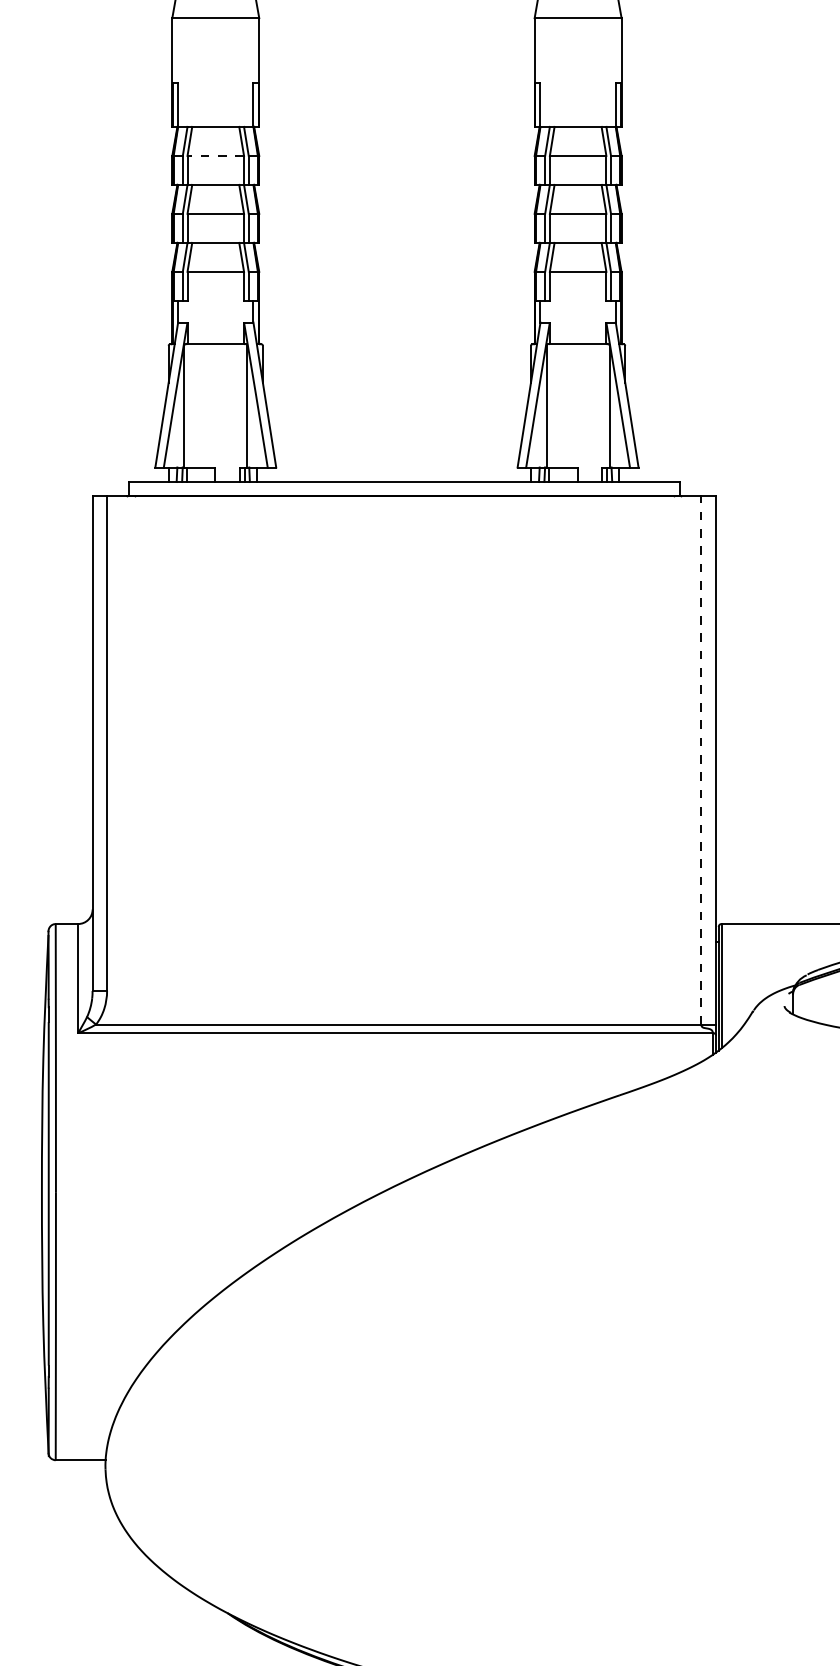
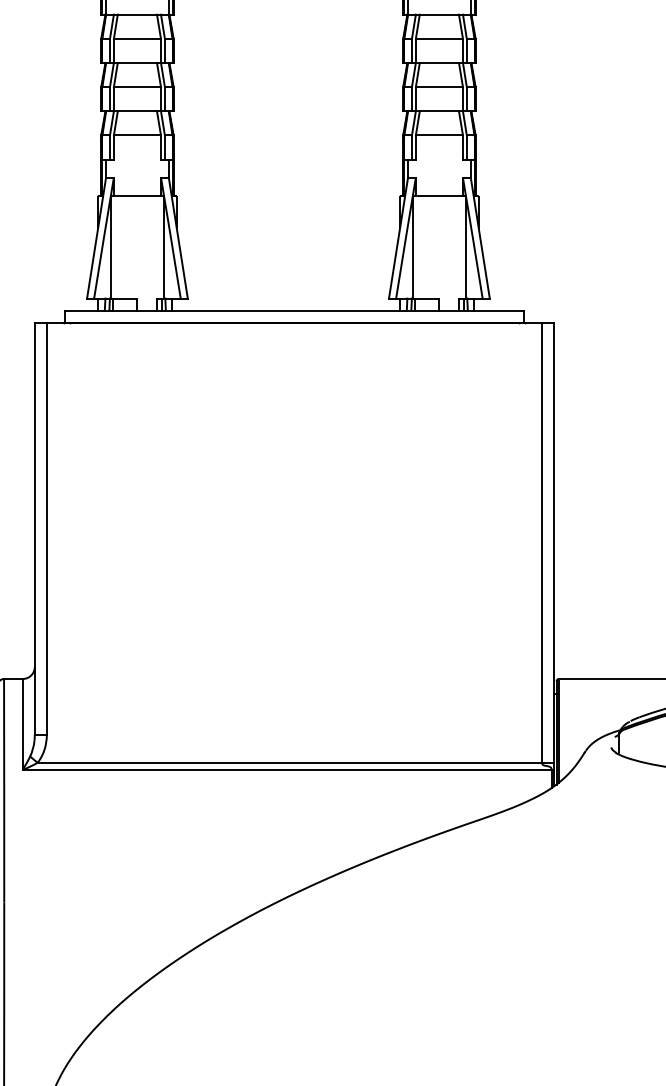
line: (215, 155) -> (137, 38), dashed -> solid
line: (701, 760) -> (542, 542), dashed -> solid

